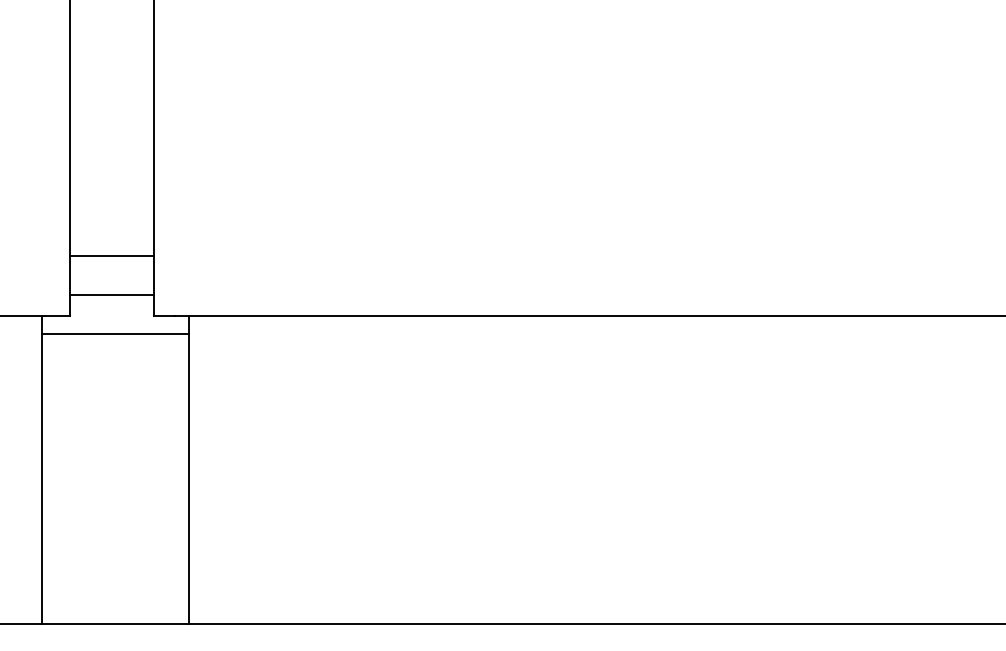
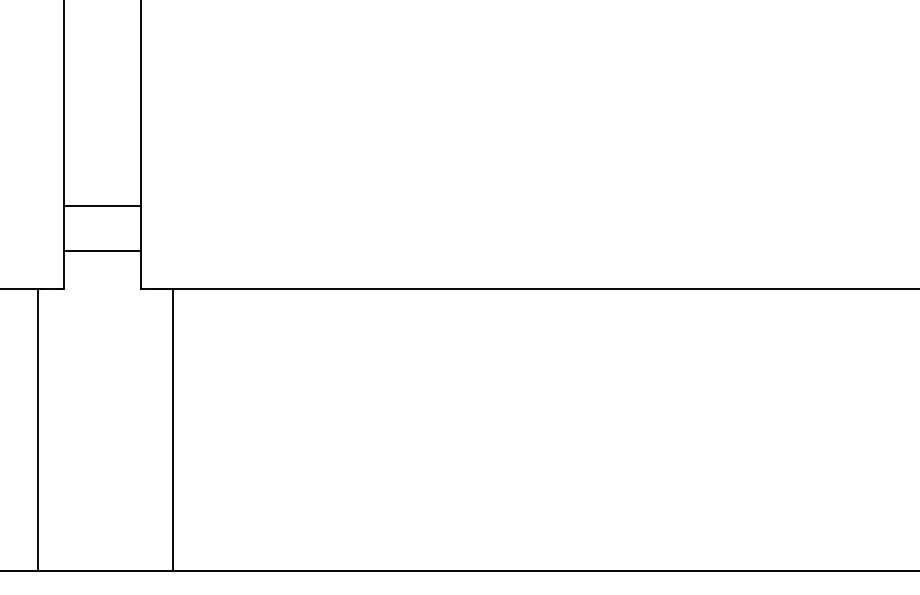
line: (111, 255) -> (101, 206), moved
line: (111, 295) -> (101, 251), moved
line: (115, 334) -> (105, 305), removed

